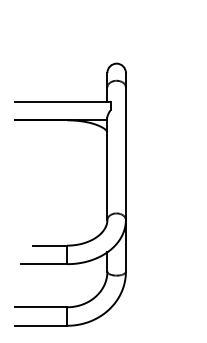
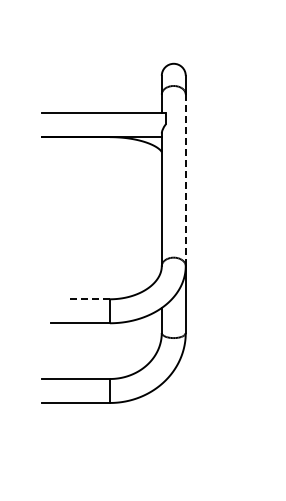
line: (125, 153) -> (185, 180), solid -> dashed
line: (49, 245) -> (87, 299), solid -> dashed

